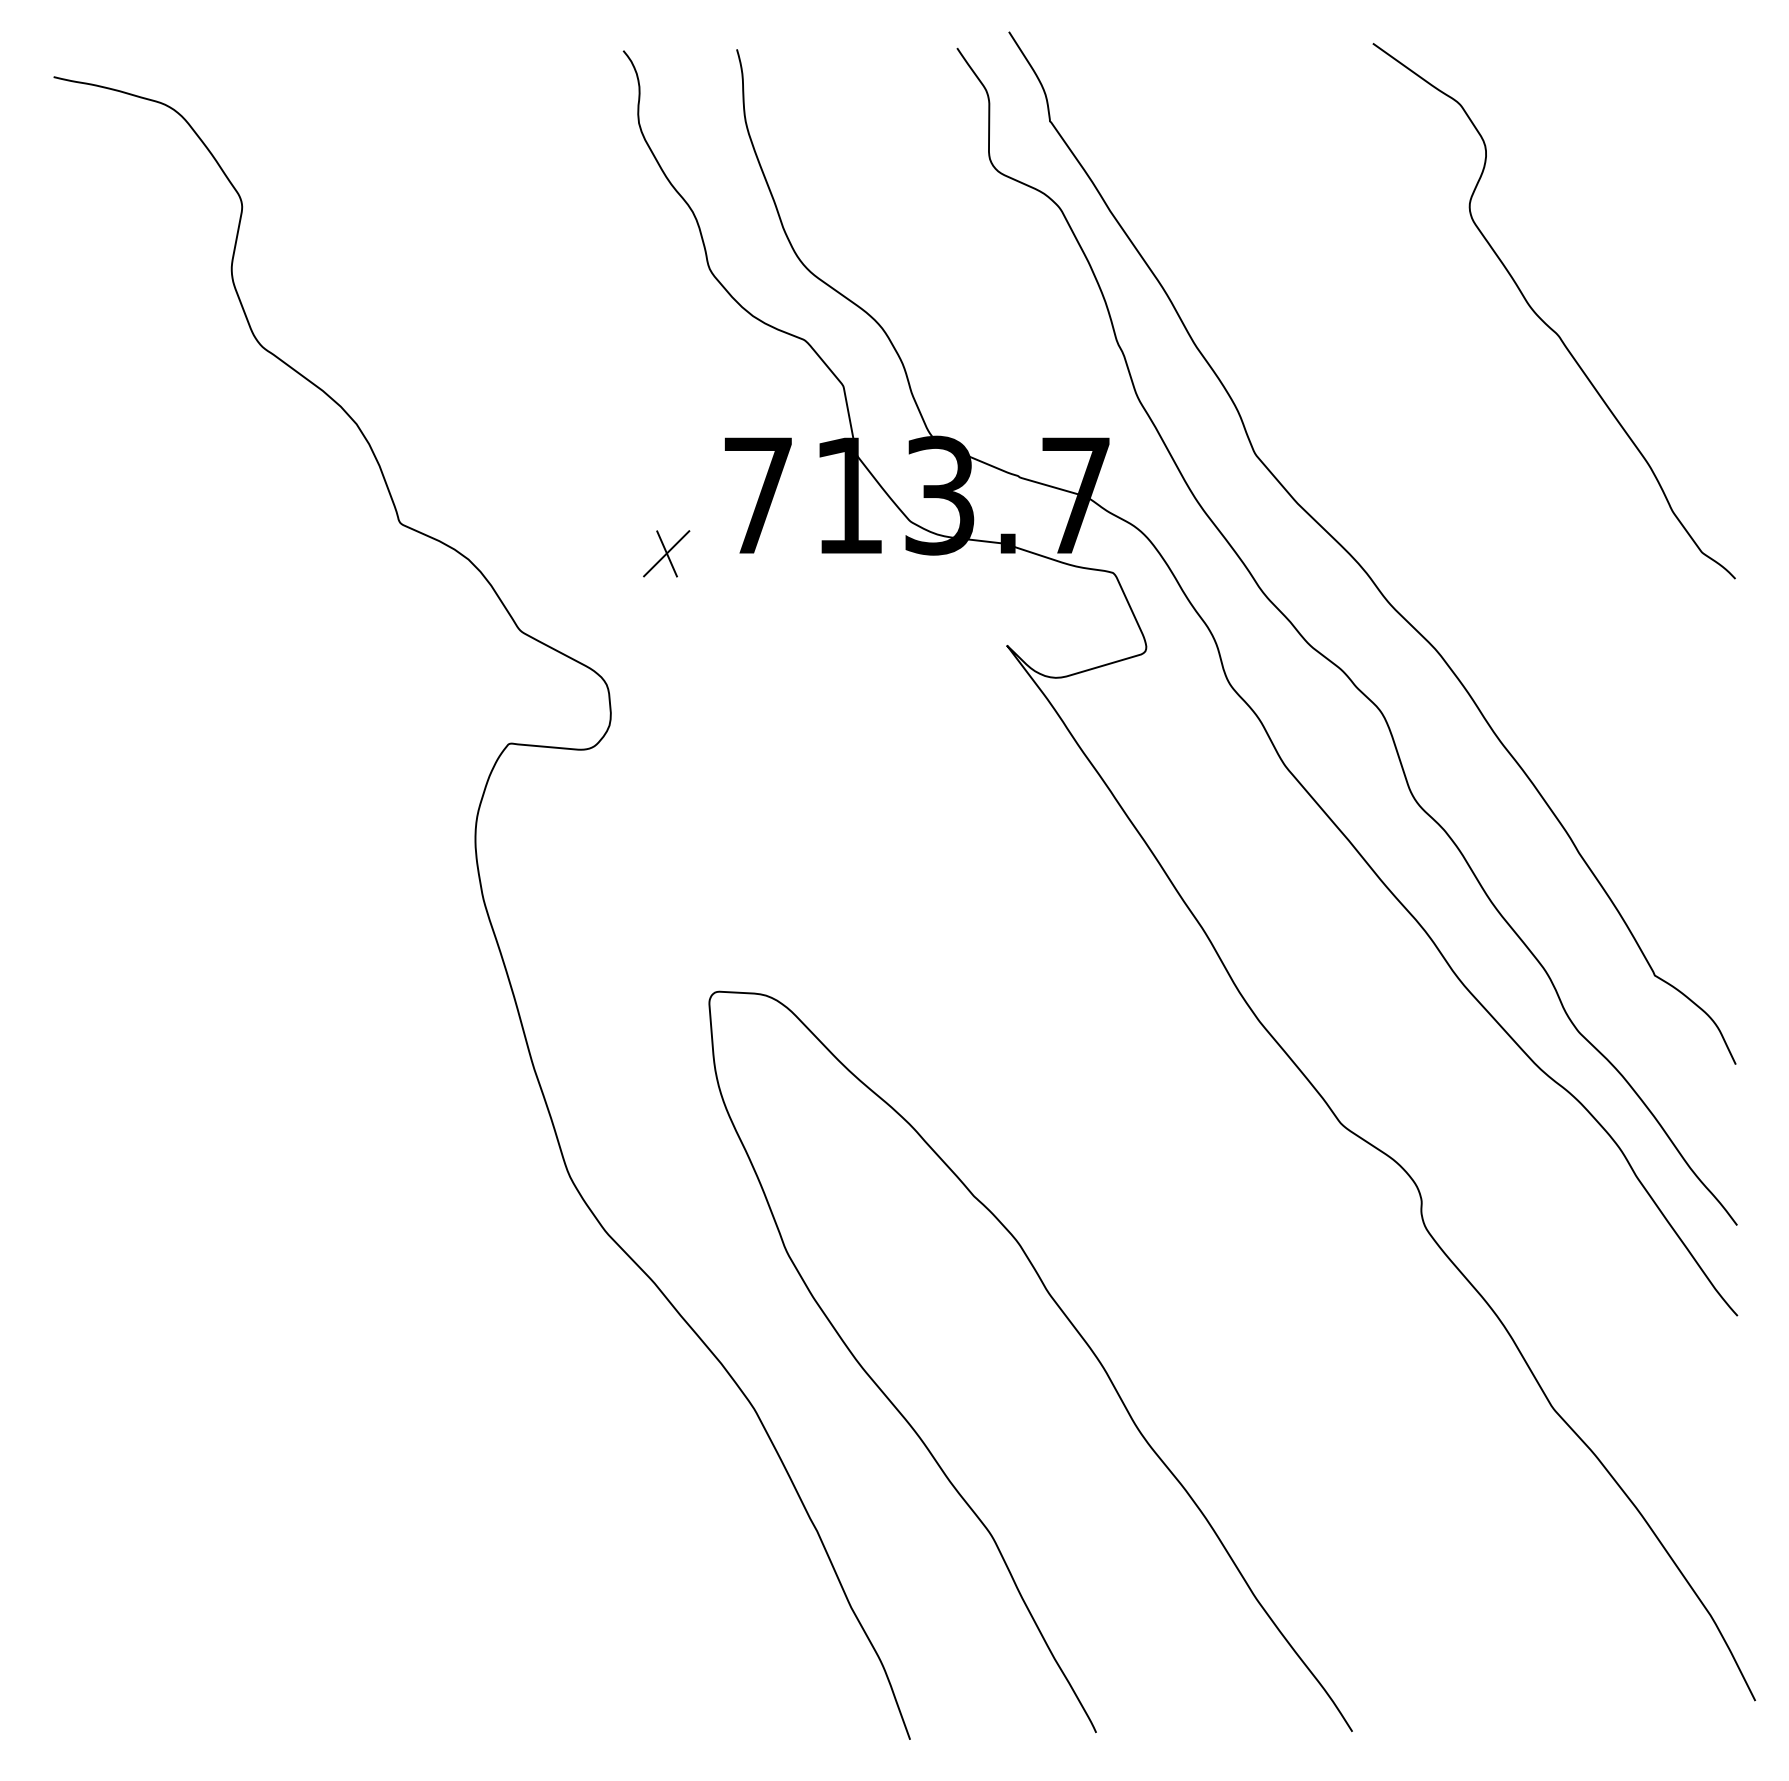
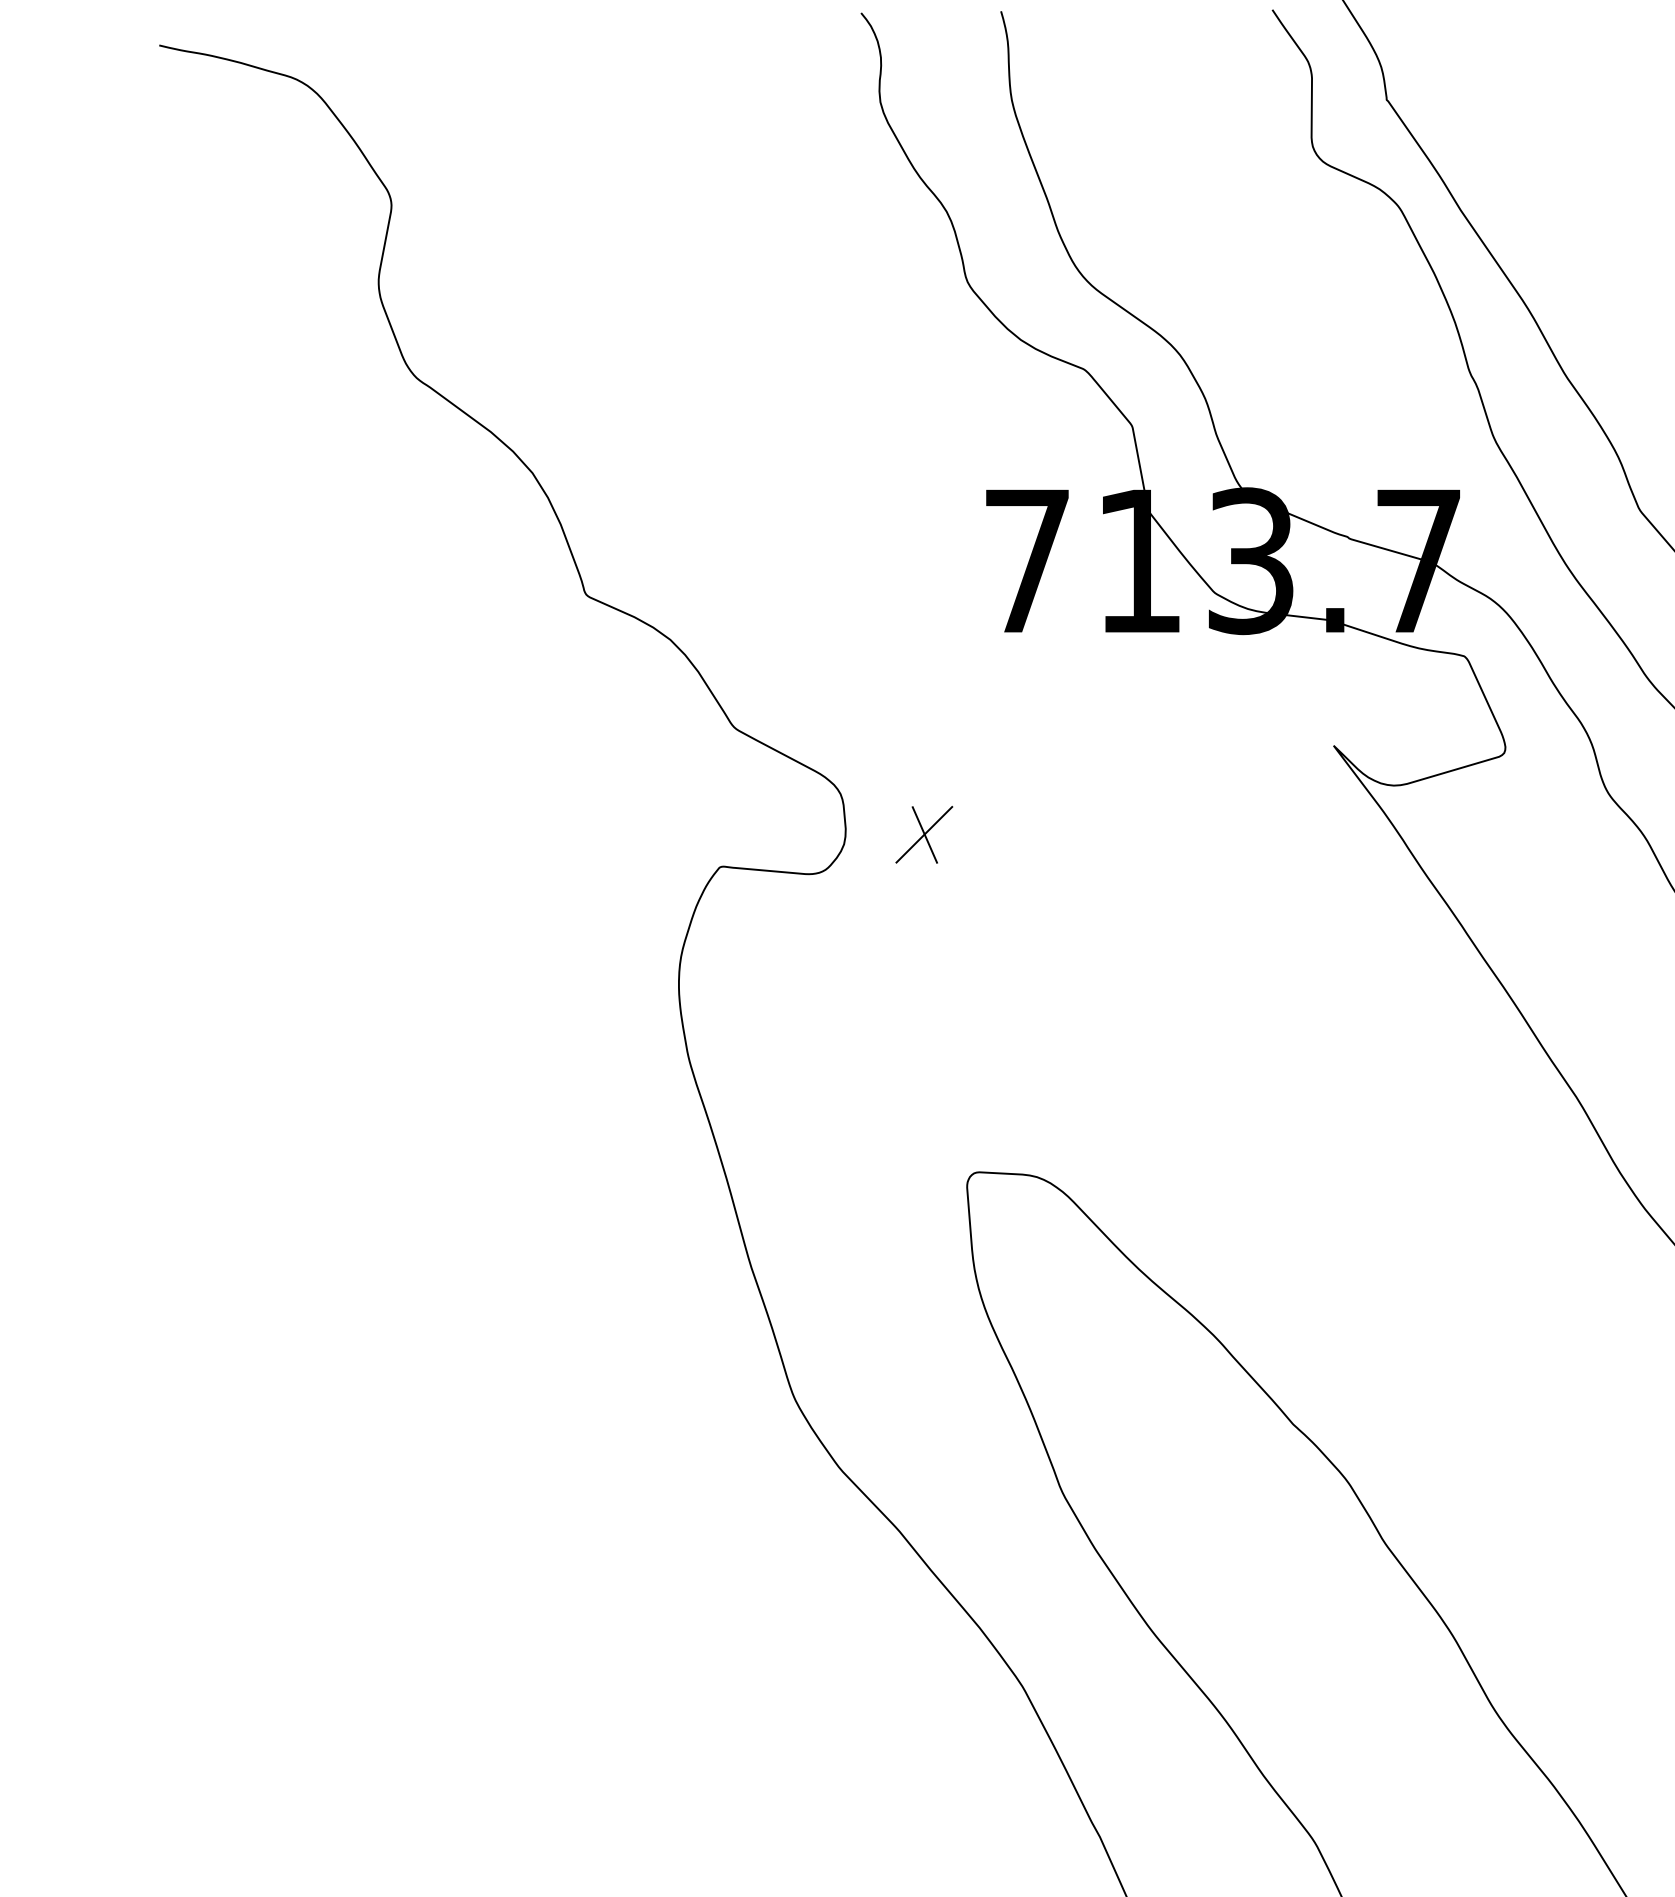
part: (666, 553) -> (924, 834), moved

